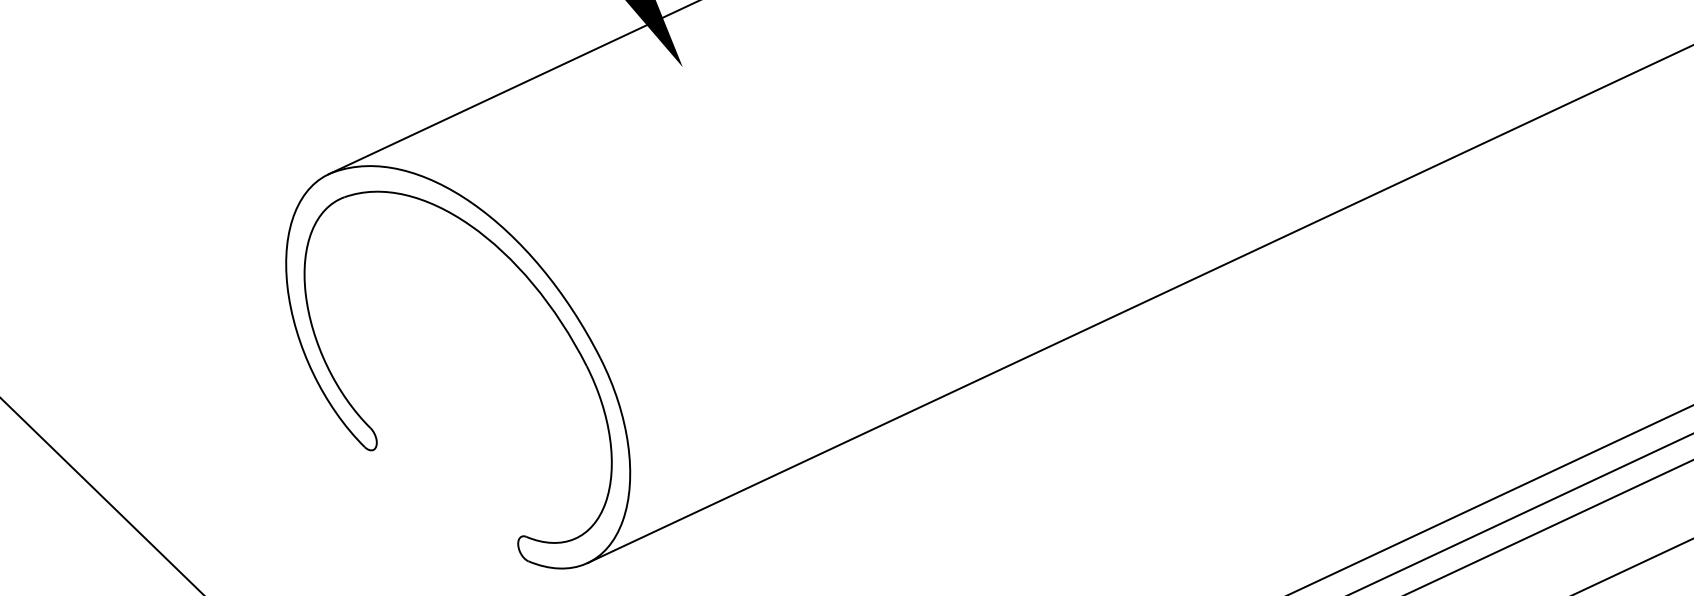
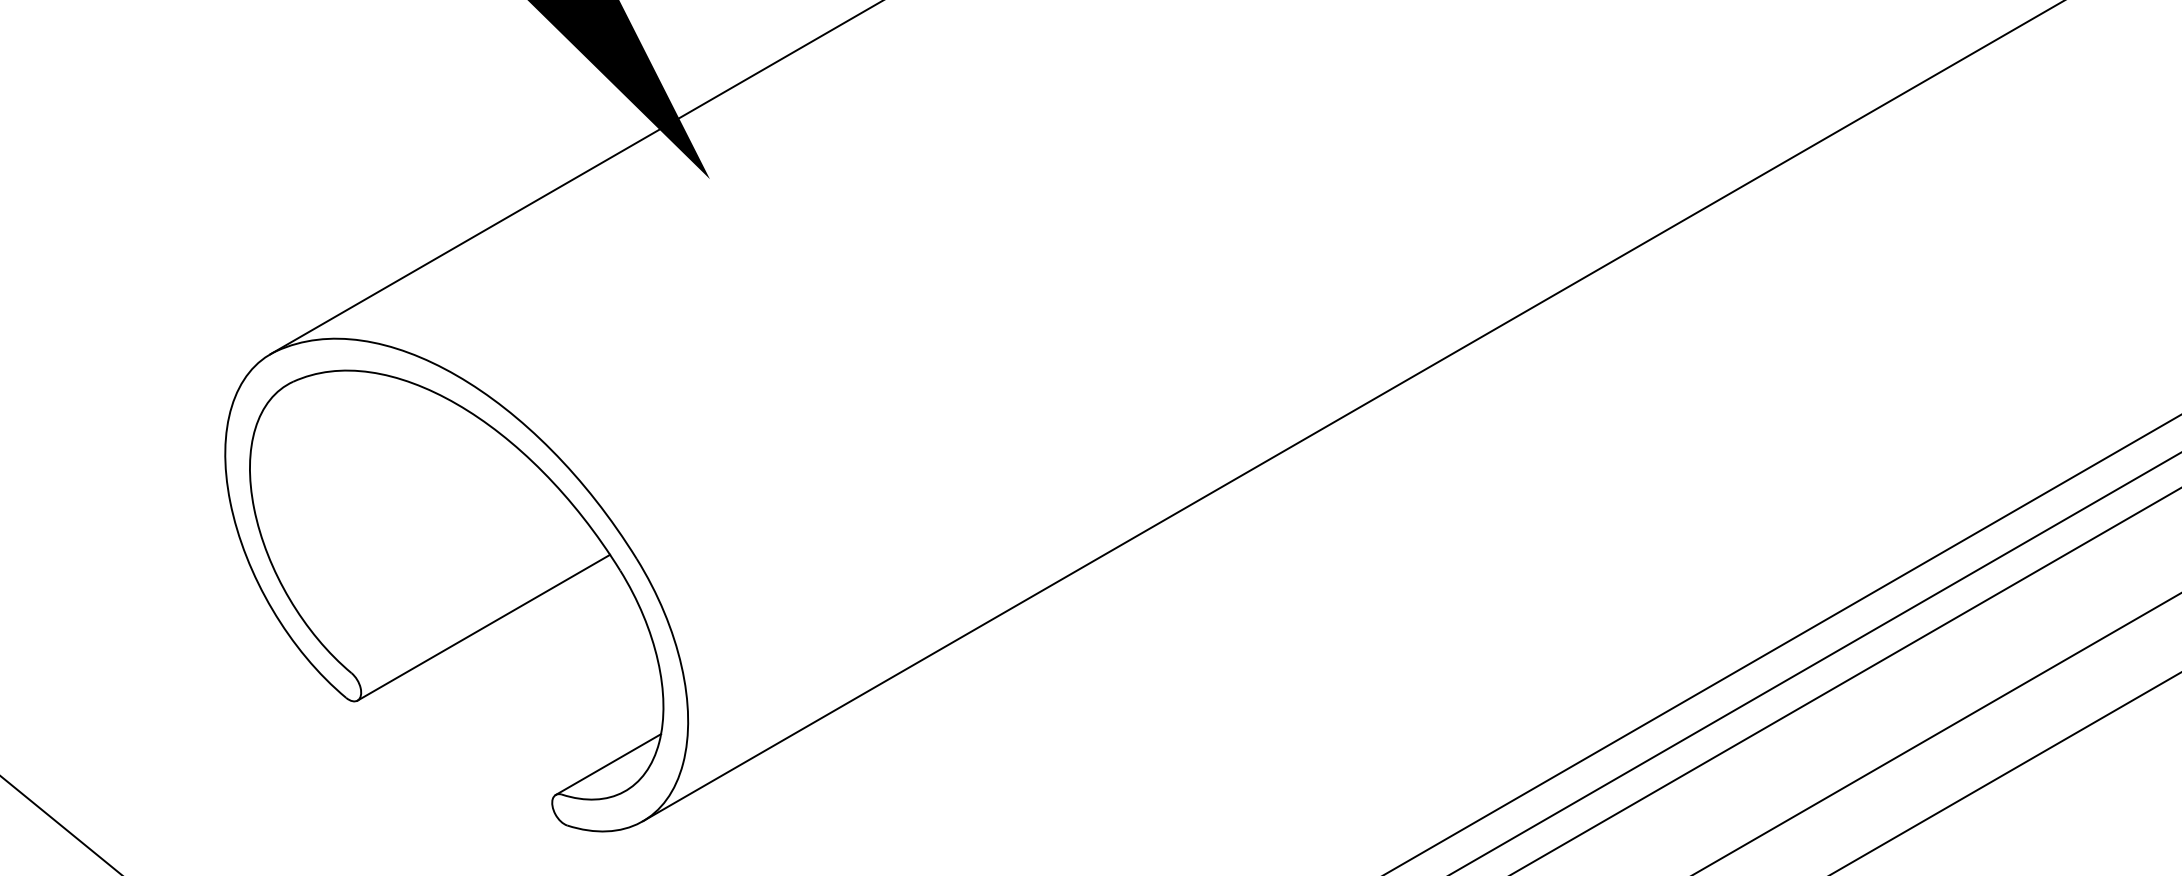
line: (476, 401) -> (483, 627), added
line: (564, 516) -> (608, 764), added

